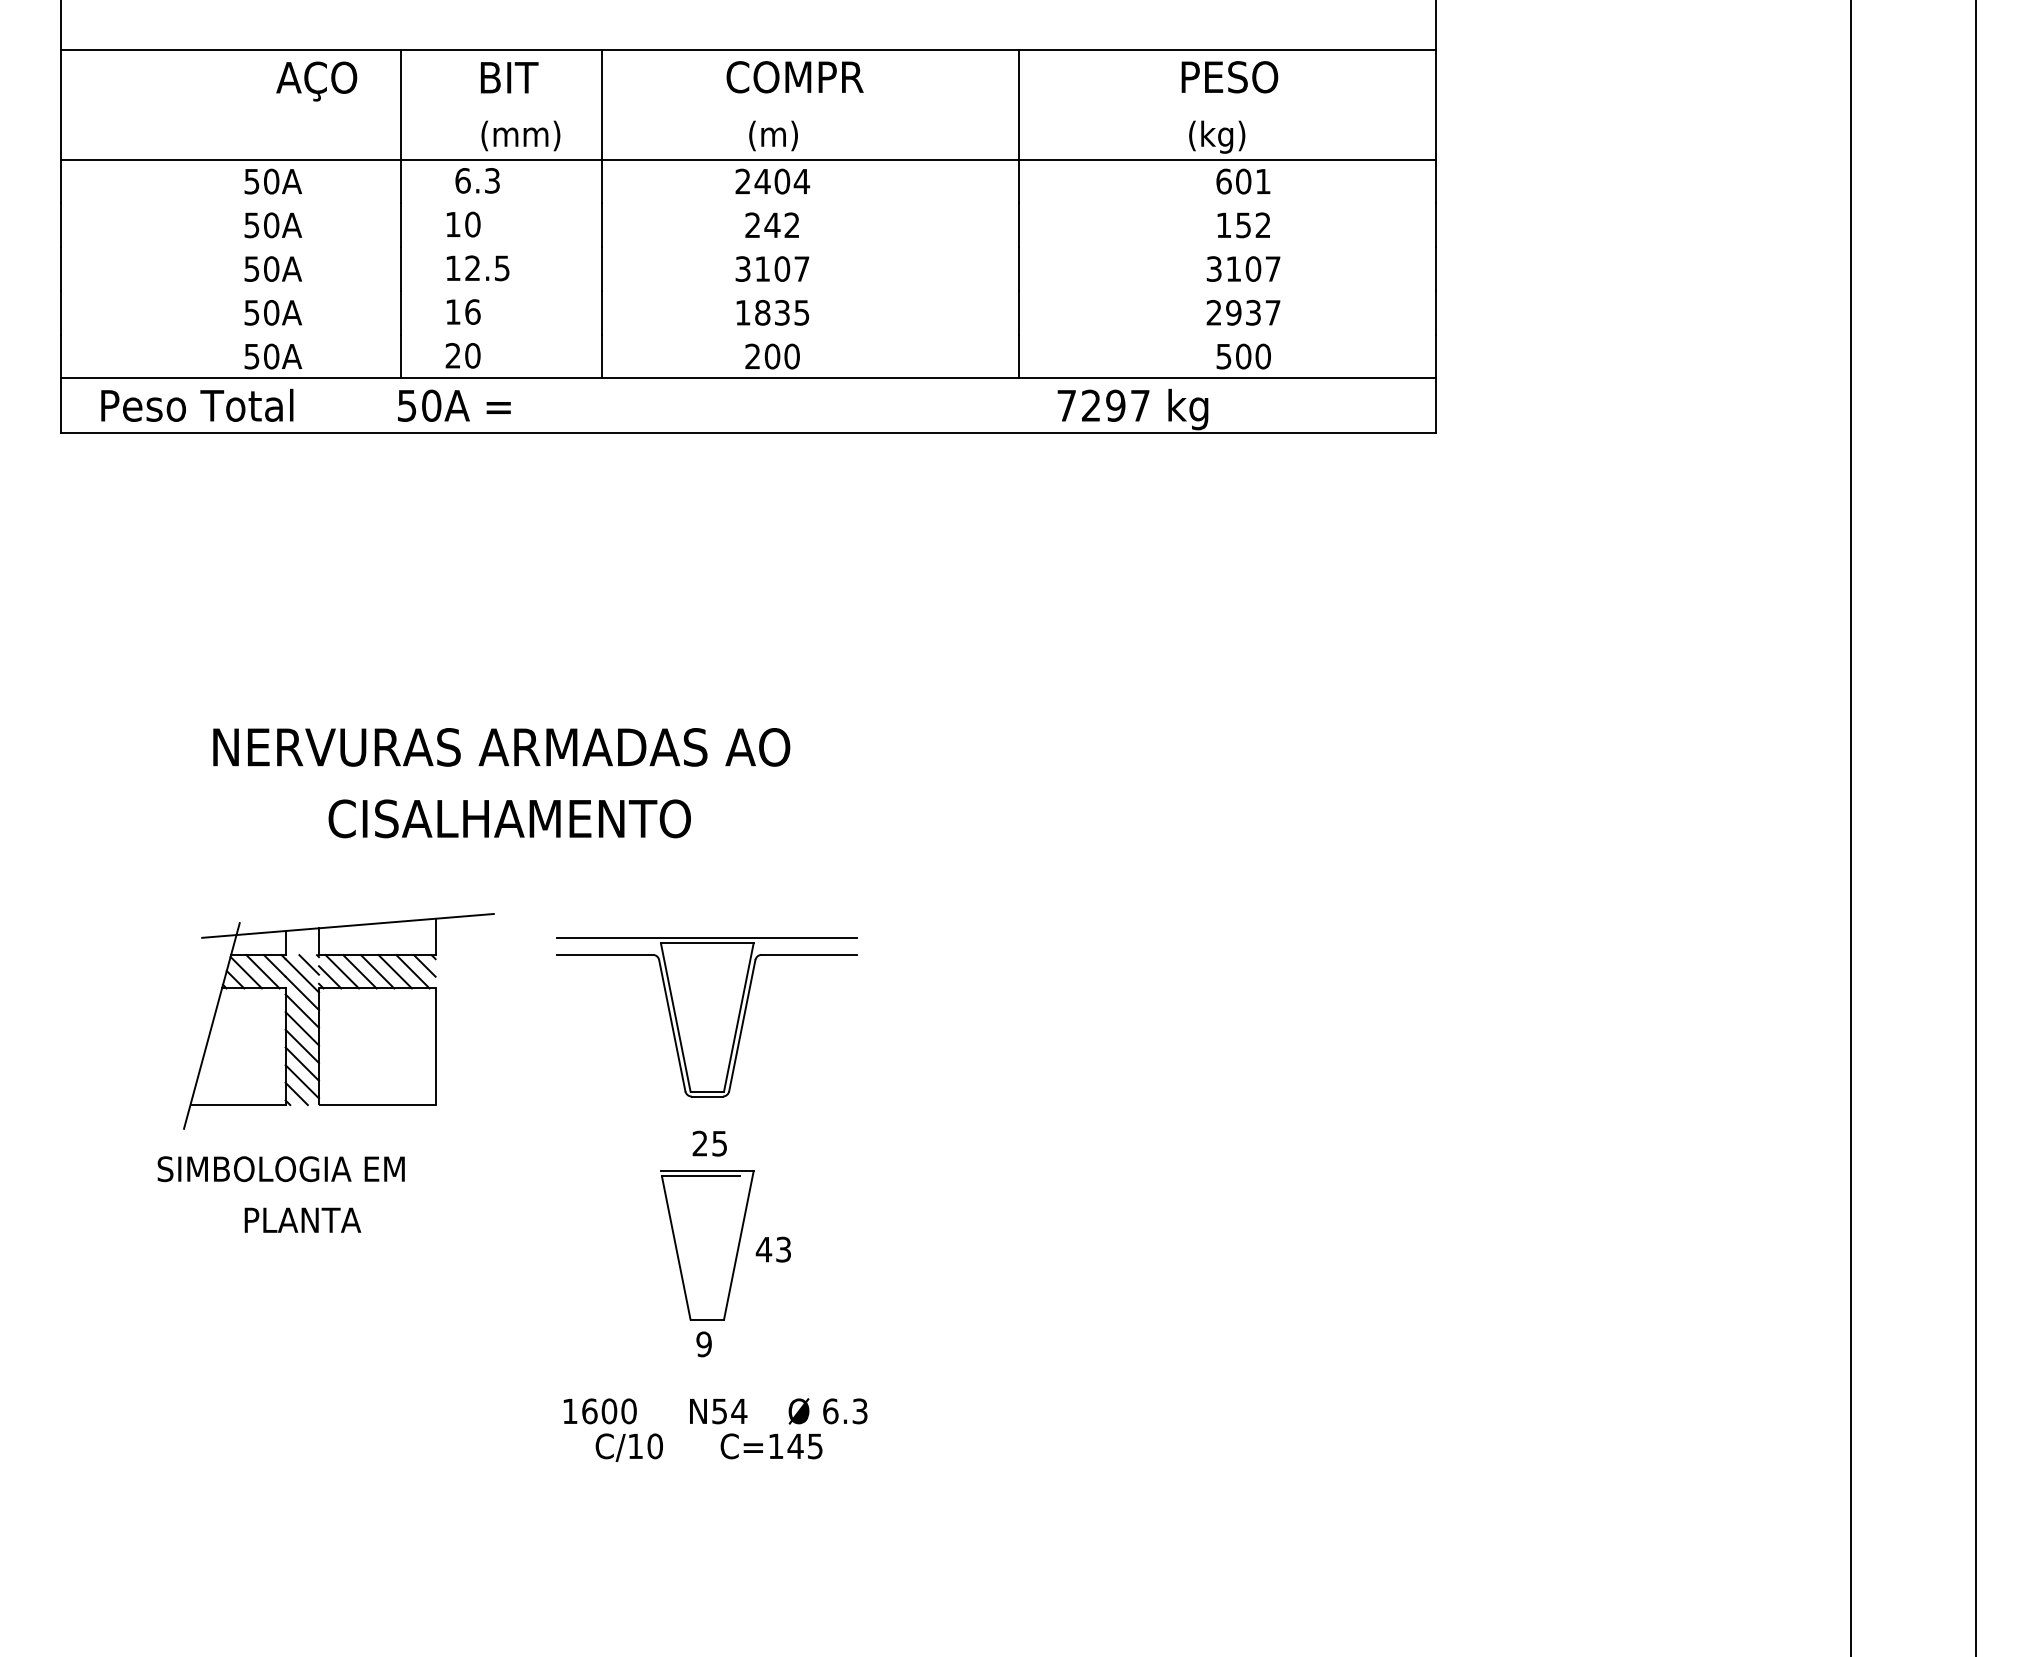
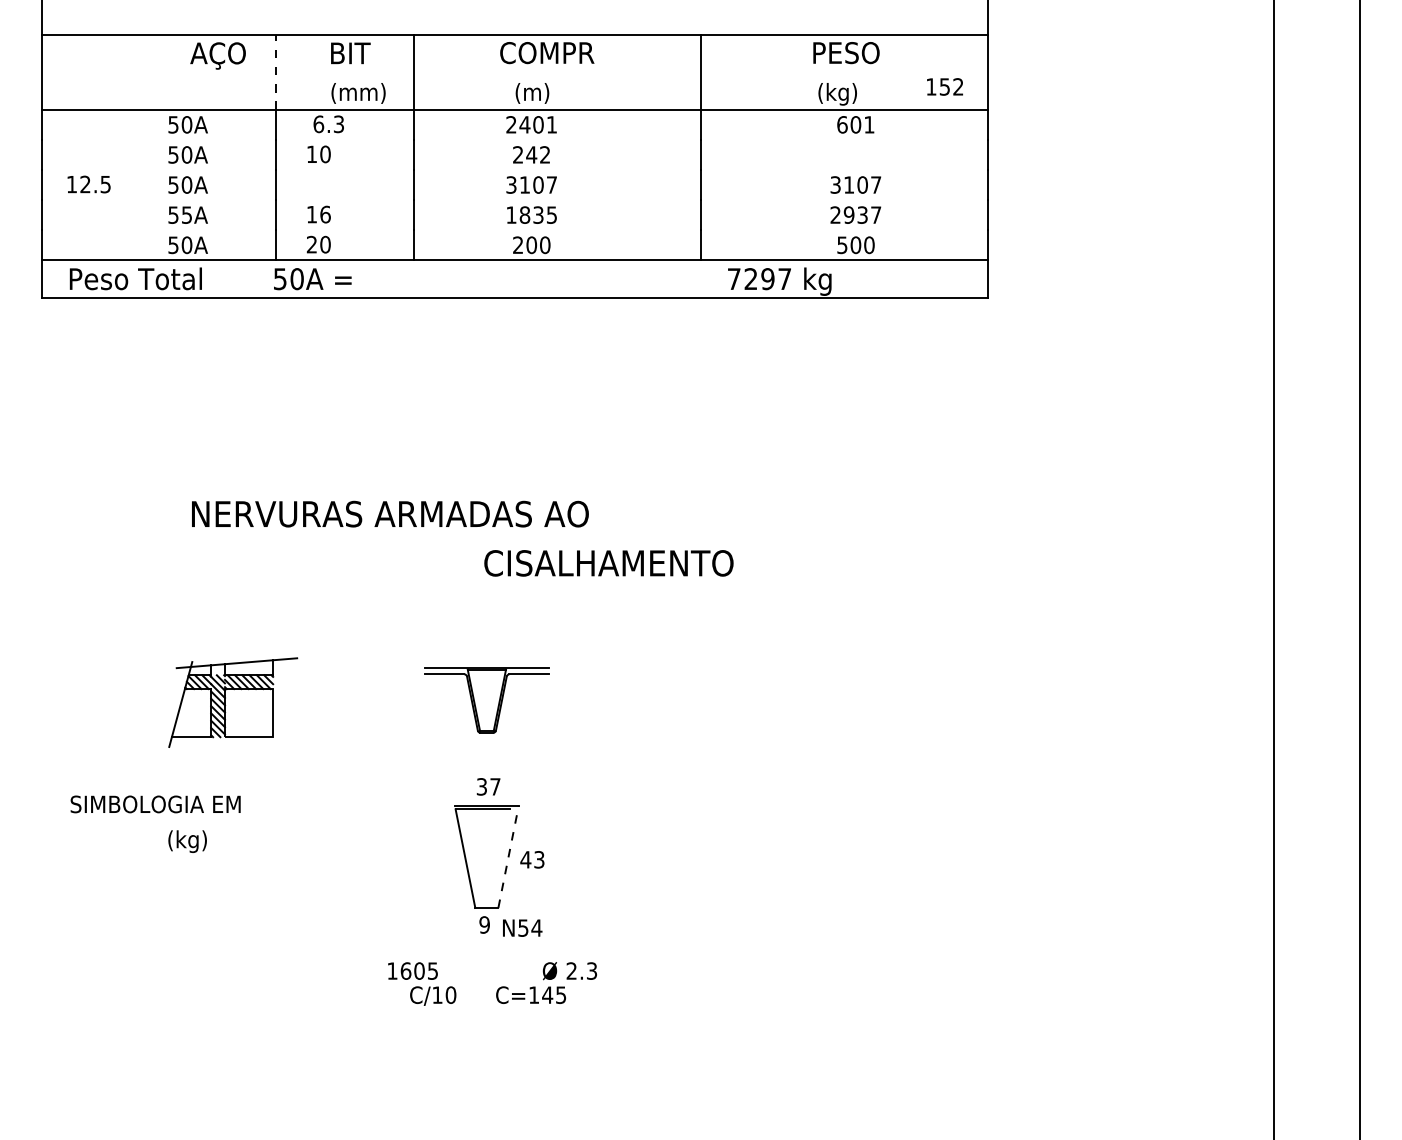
line: (400, 105) -> (275, 72), solid -> dashed
text: (801, 181) -> (551, 124), 2404 -> 2401
text: (1243, 224) -> (944, 86), moved
text: (477, 268) -> (88, 184), moved
text: (270, 311) -> (186, 214), 50A -> 55A
text: (501, 746) -> (390, 513), moved
text: (509, 819) -> (608, 563), moved
part: (706, 1018) -> (486, 700), size x0.6
part: (337, 1021) -> (232, 702), size x0.6
text: (709, 1143) -> (488, 786), 25 -> 37
text: (281, 1169) -> (155, 804), moved
text: (302, 1223) -> (208, 841), PLANTA -> (kg)
line: (738, 1244) -> (508, 856), solid -> dashed
text: (628, 1410) -> (432, 970), 1600 -> 1605
text: (718, 1410) -> (522, 927), moved
text: (830, 1410) -> (571, 970), 6.3 -> 2.3

